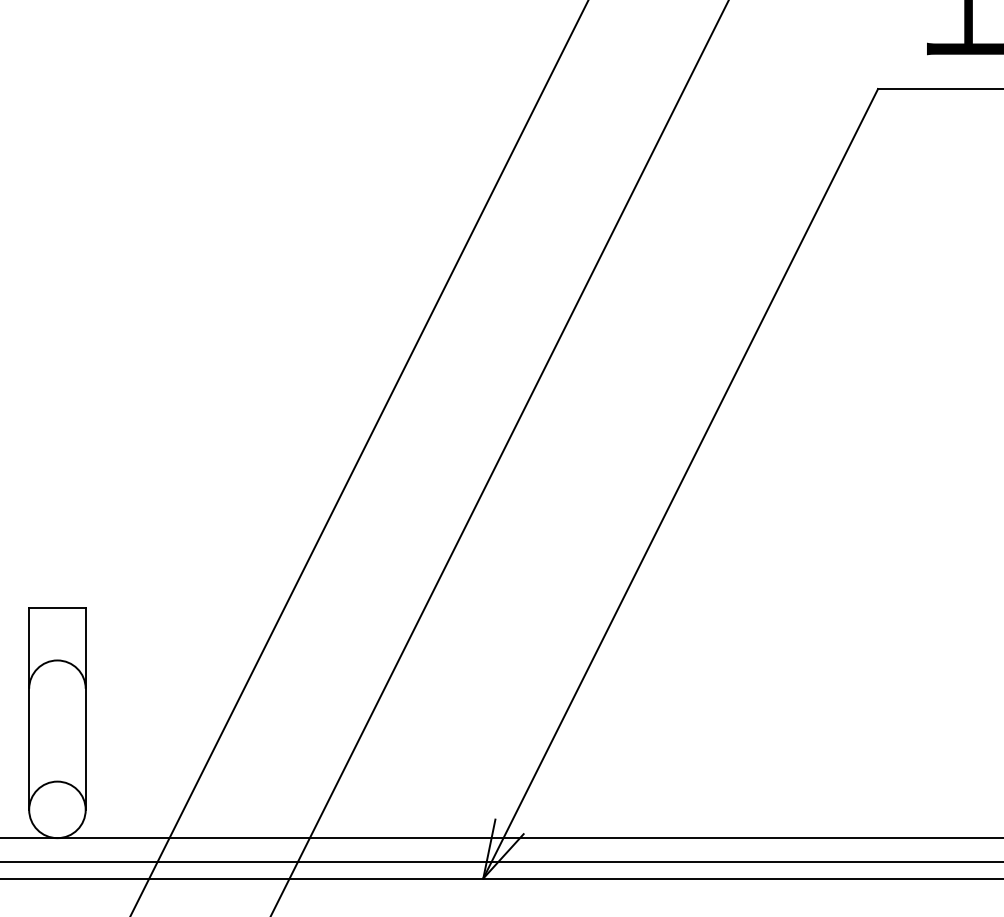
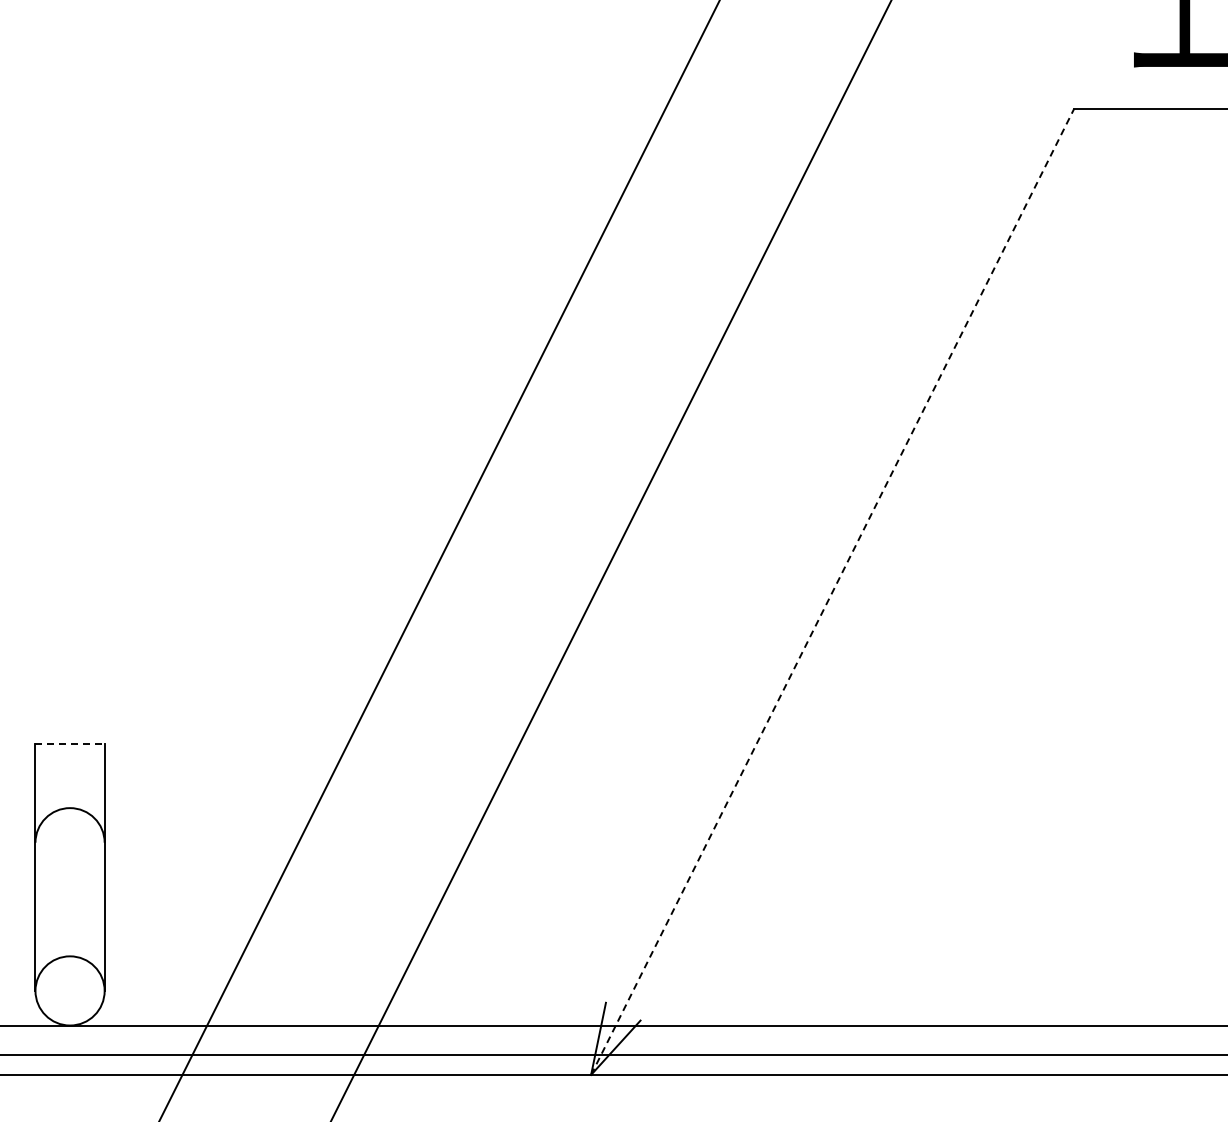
line: (680, 483) -> (832, 591), solid -> dashed
line: (57, 607) -> (70, 743), solid -> dashed

